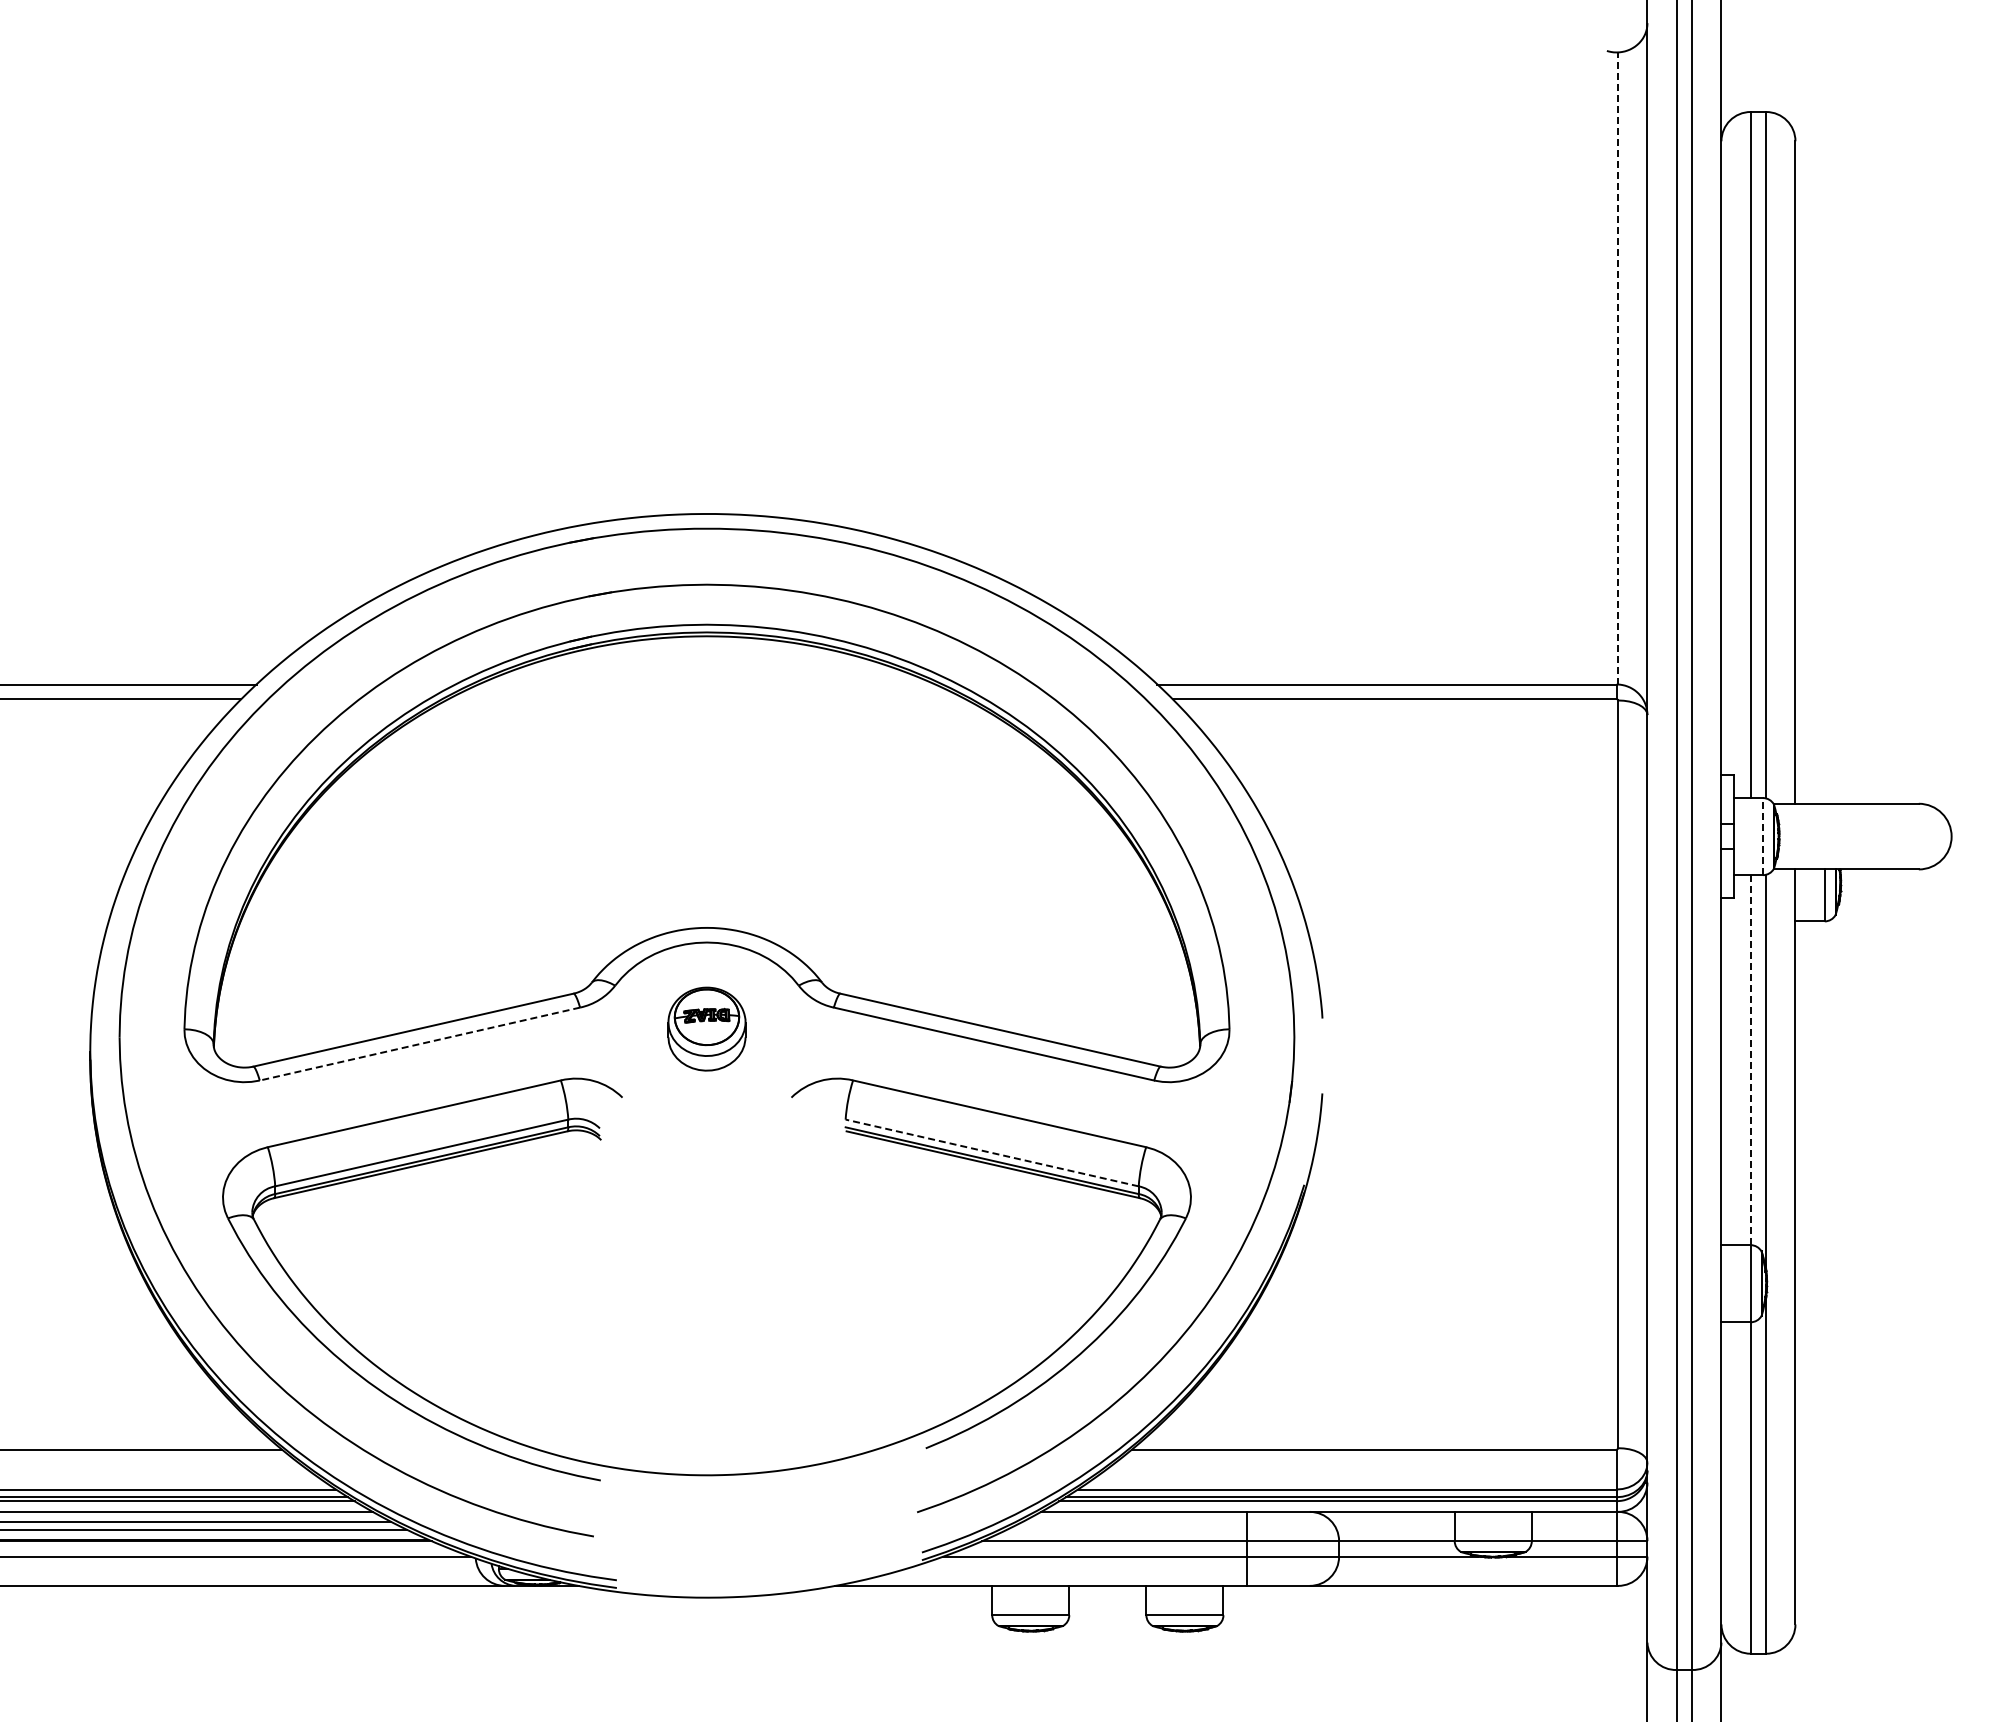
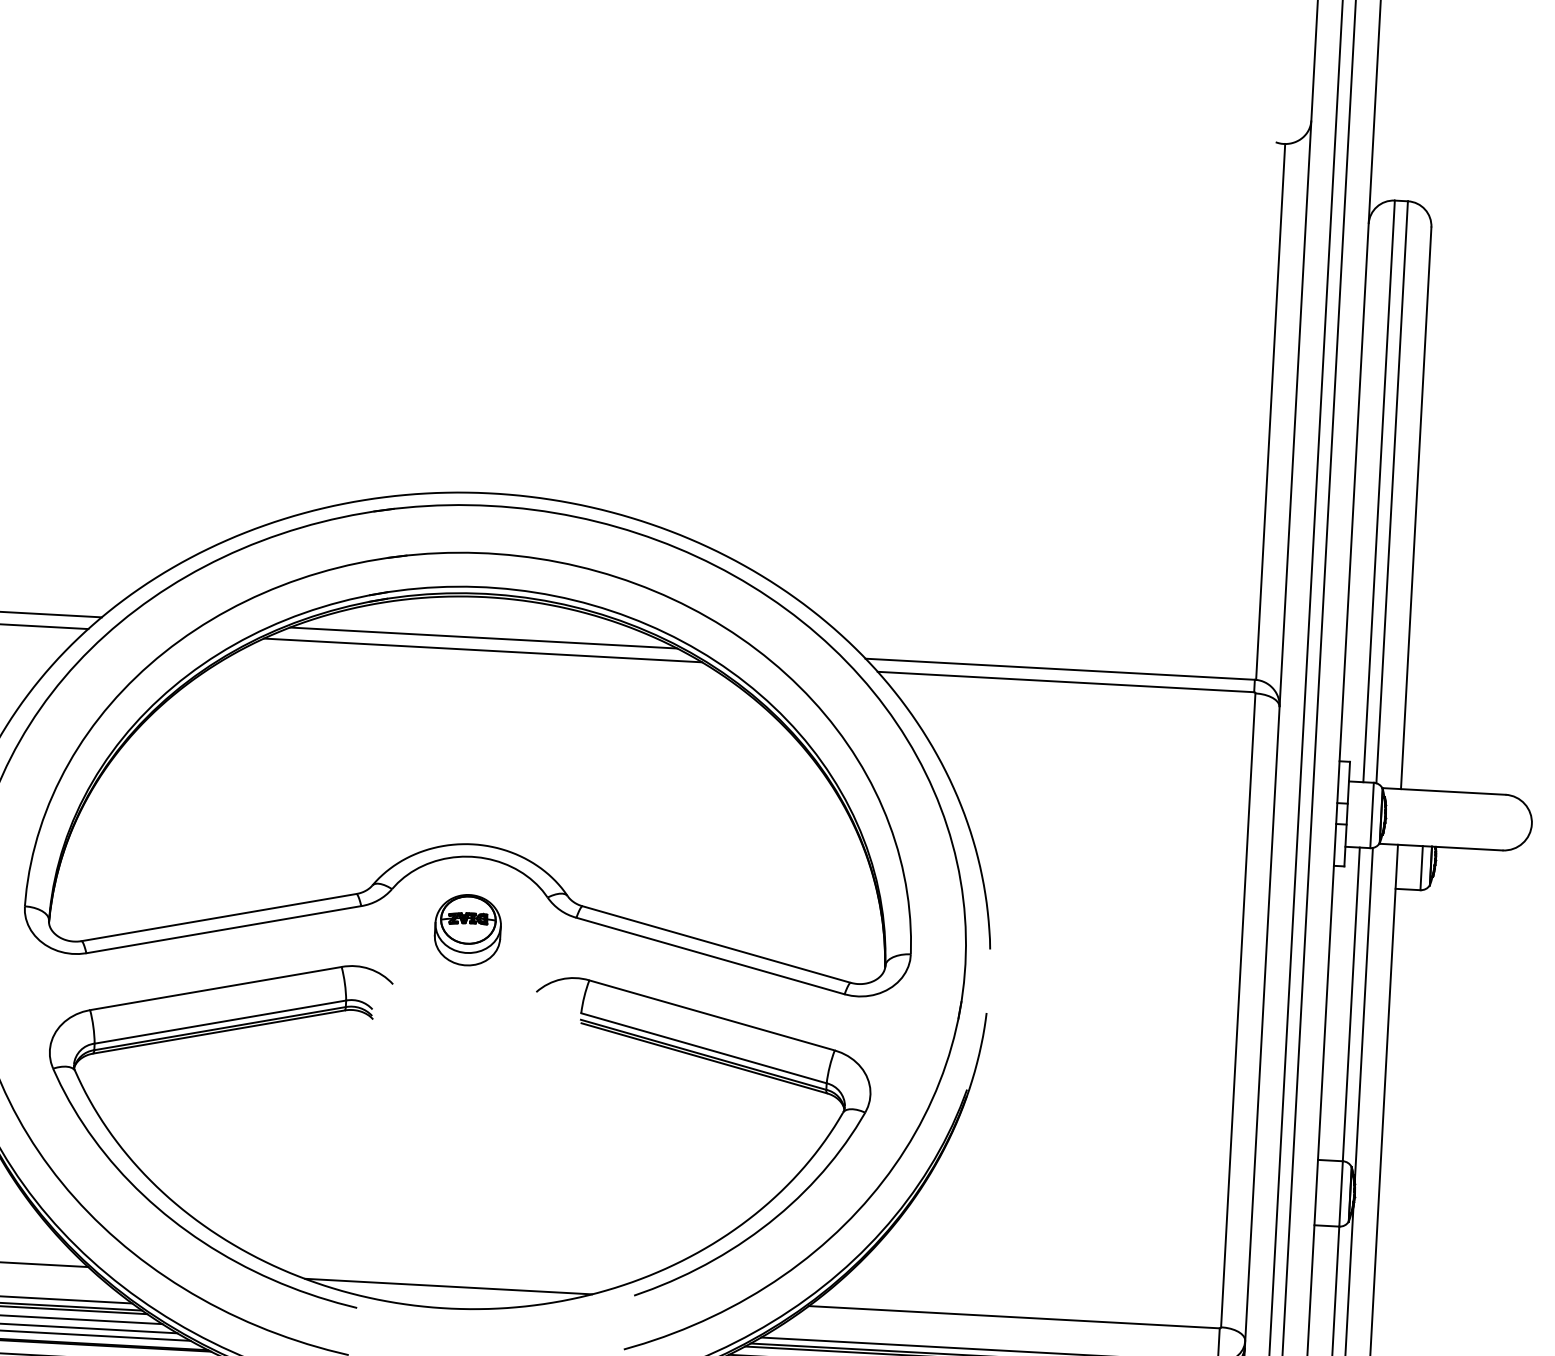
line: (1618, 367) -> (1271, 411), dashed -> solid
line: (706, 684) -> (483, 638), added
line: (706, 699) -> (482, 650), added
line: (1763, 836) -> (1372, 815), dashed -> solid
line: (419, 1044) -> (223, 930), dashed -> solid
line: (1750, 1060) -> (1351, 1004), dashed -> solid
line: (991, 1152) -> (703, 1047), dashed -> solid
line: (706, 1449) -> (448, 1286), added

